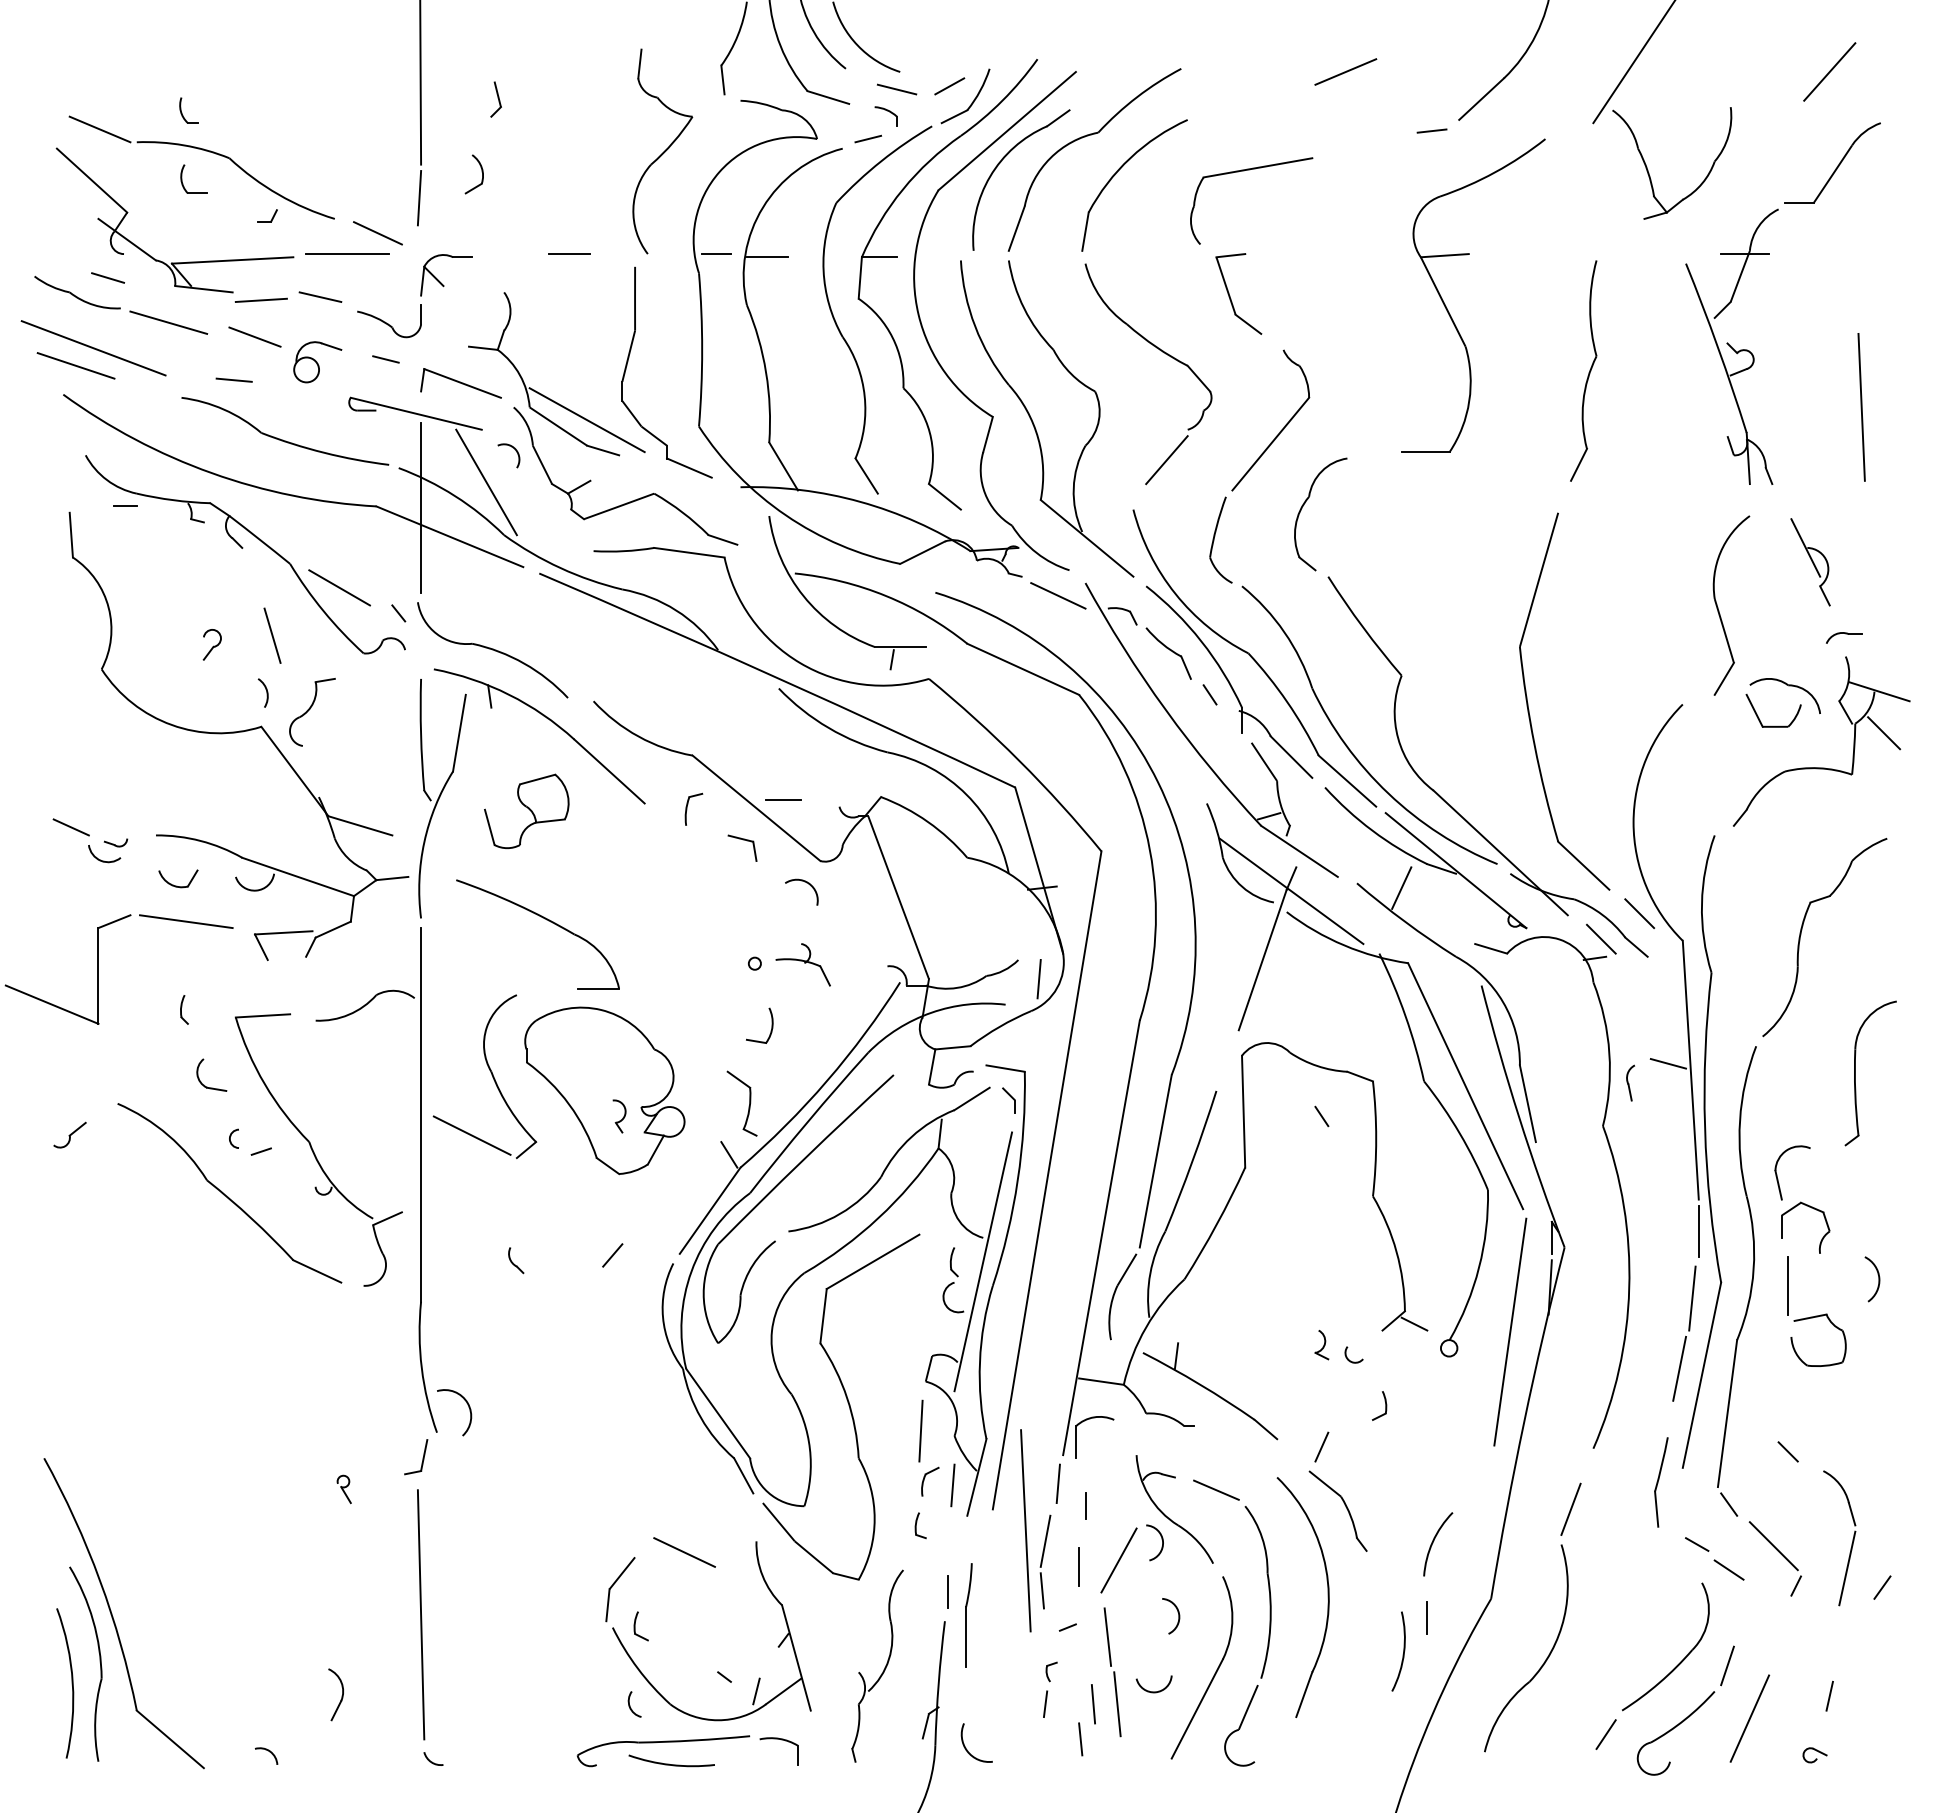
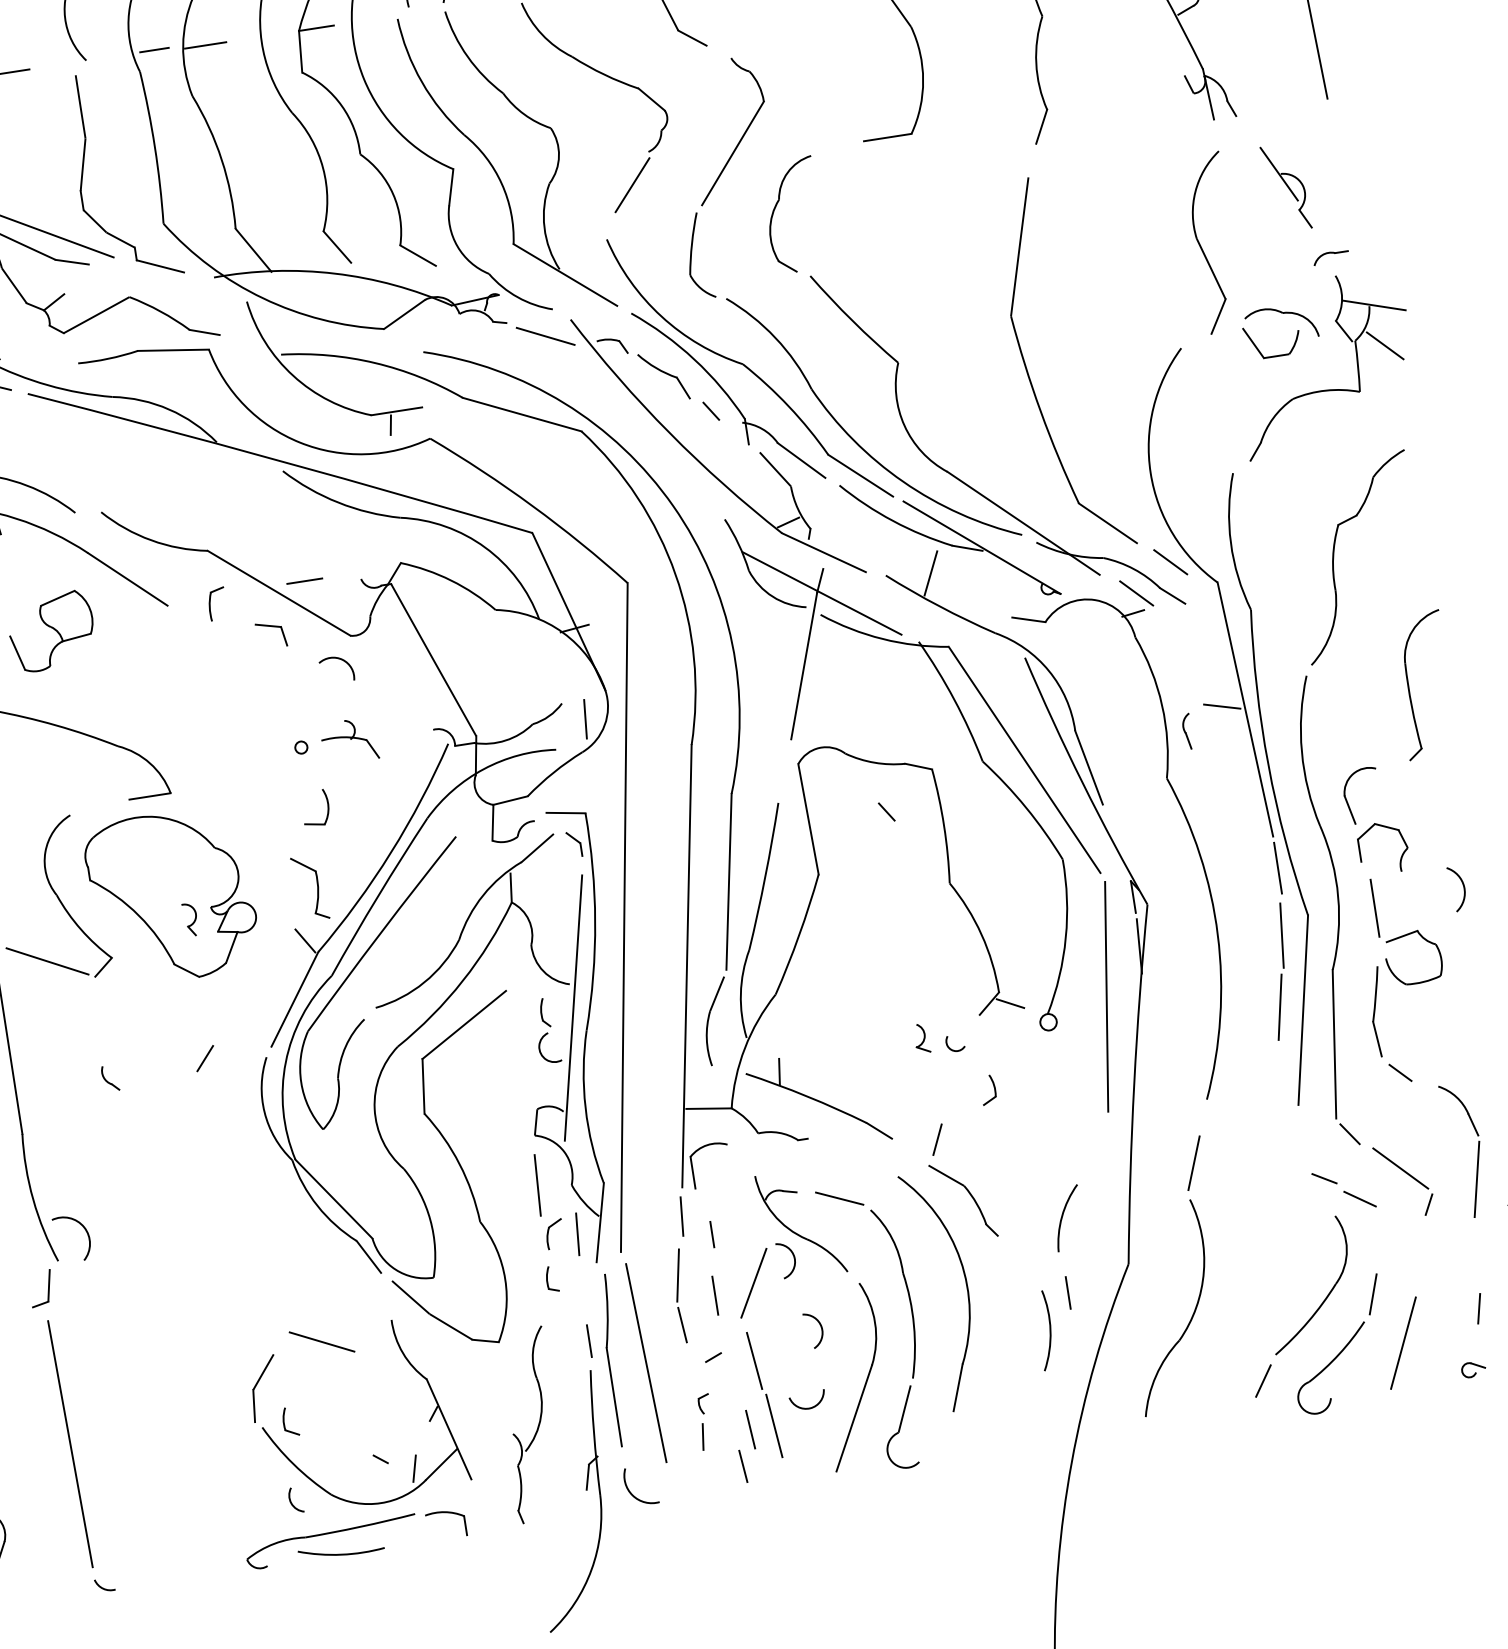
part: (1661, 1482) -> (1378, 1012), moved
line: (1025, 1530) -> (645, 1362), moved
part: (968, 1614) -> (612, 1359), size x1.67

